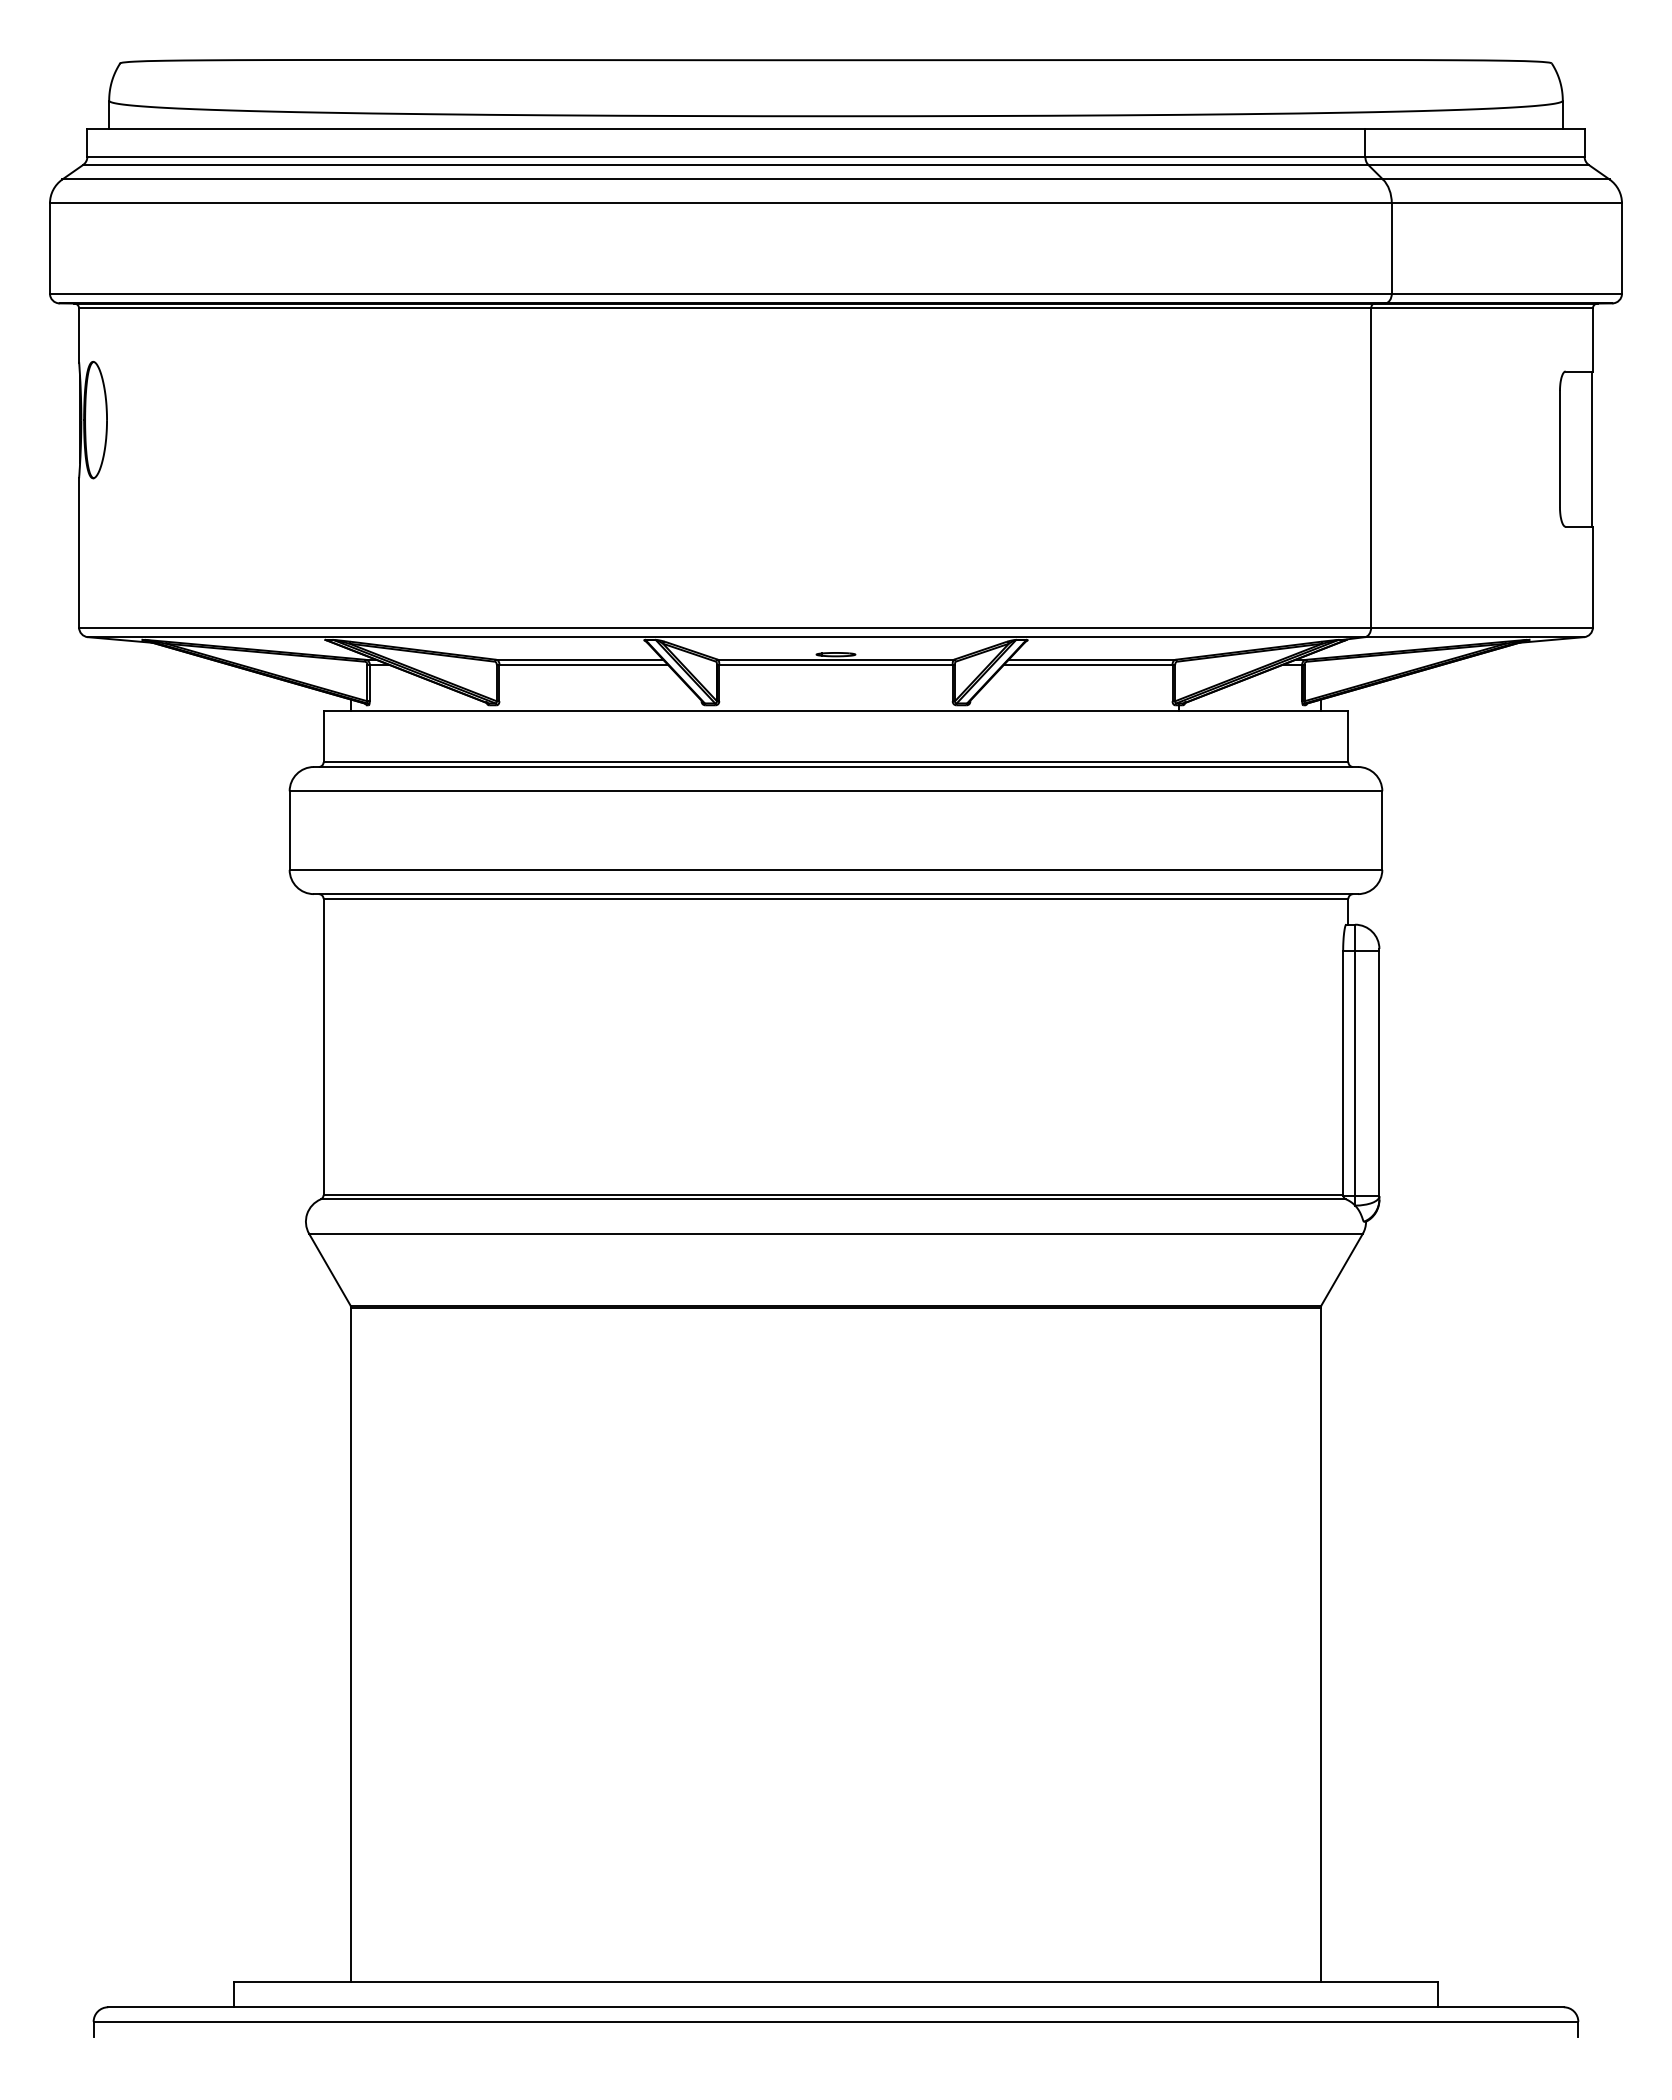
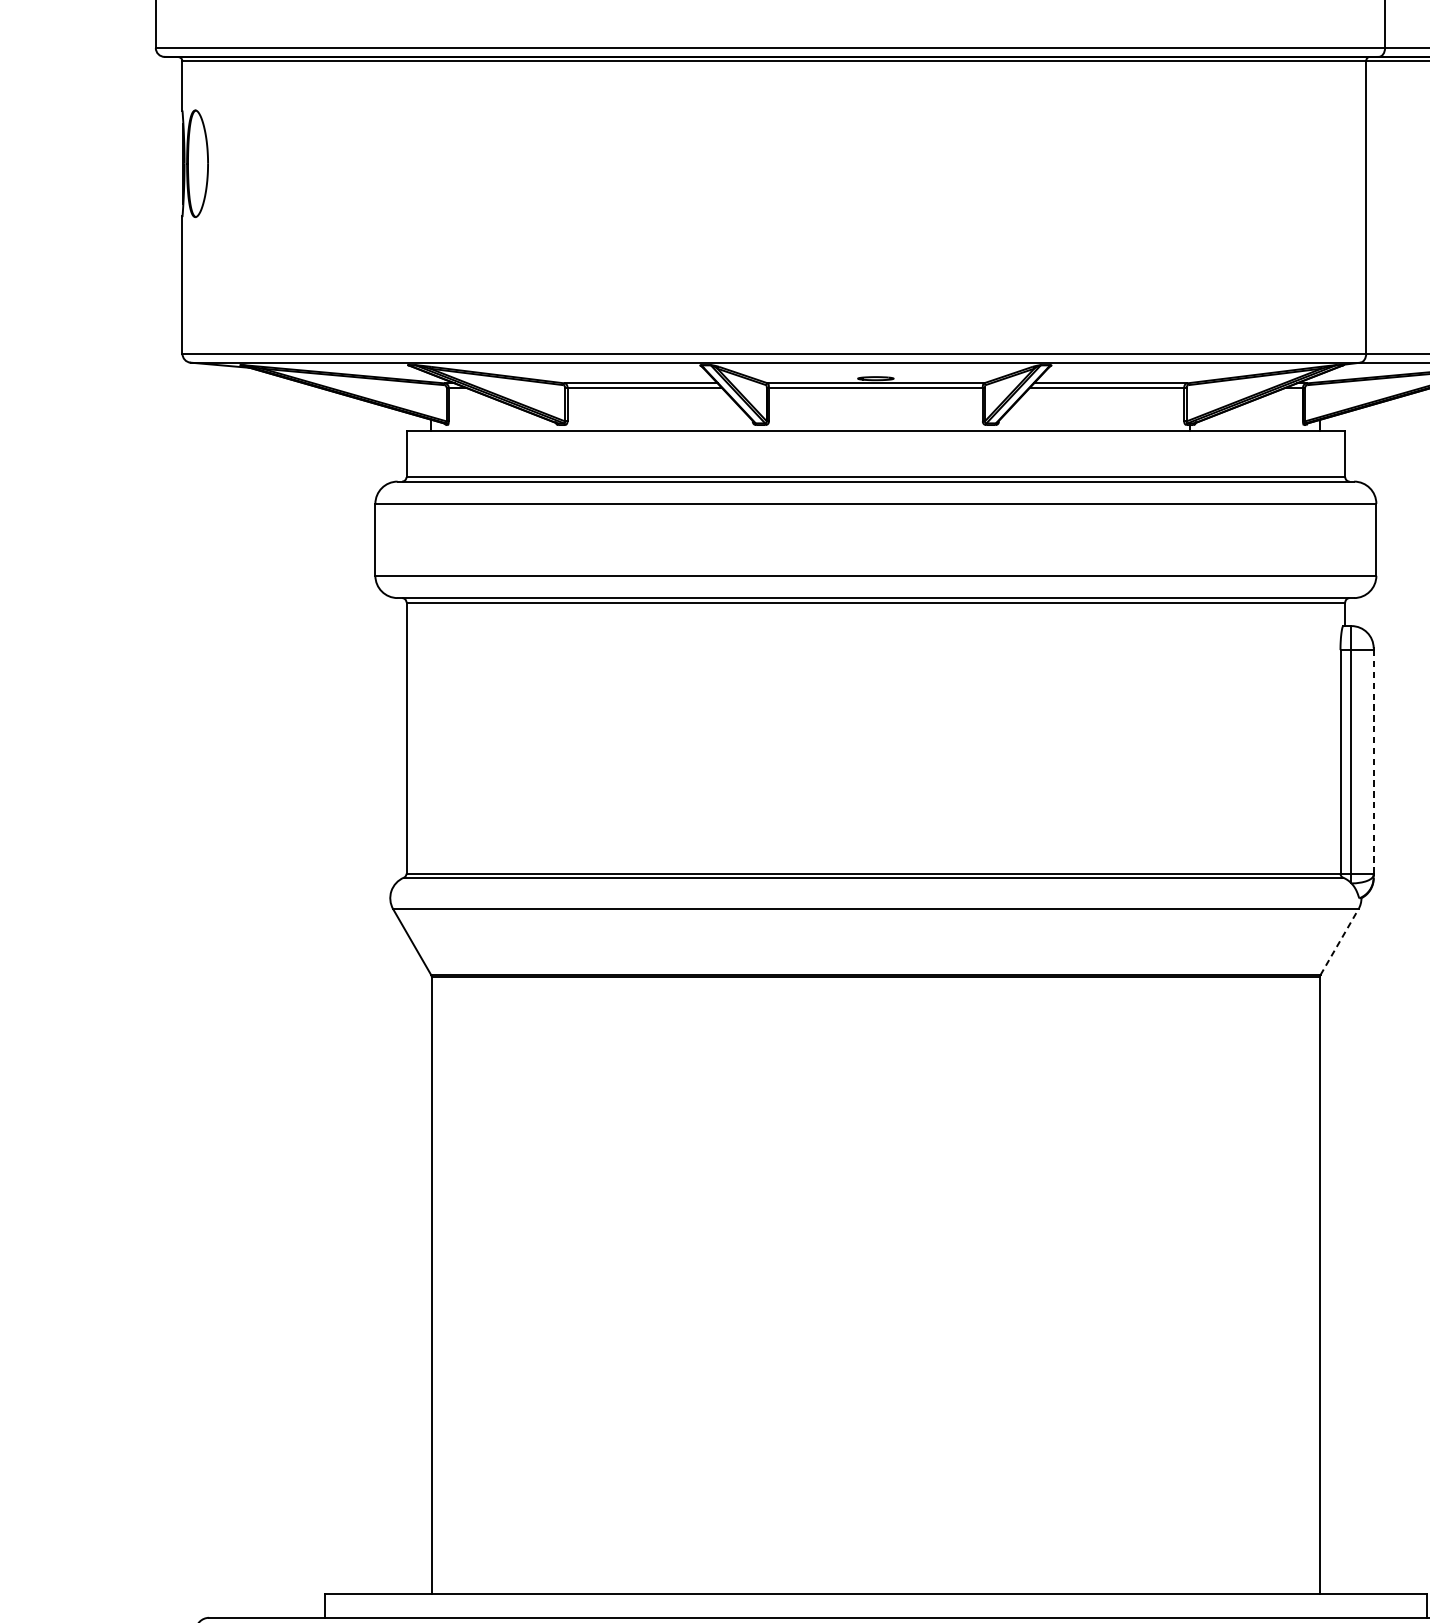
line: (1379, 1073) -> (1373, 762), solid -> dashed
line: (1342, 1269) -> (1339, 941), solid -> dashed

